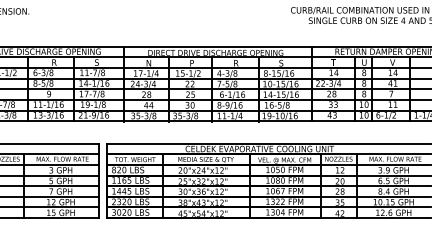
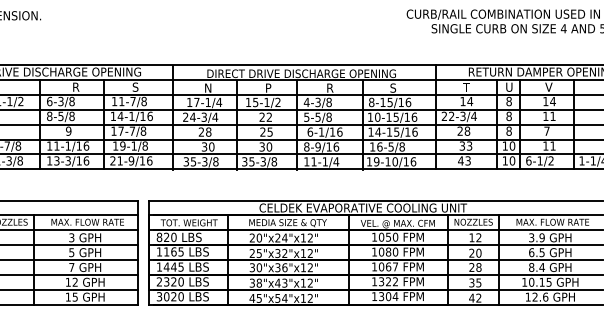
text: (390, 82) -> (545, 115), 41 -> 11
text: (219, 83) -> (306, 116), 7-5/8 -> 5-5/8
text: (148, 104) -> (207, 146), 44 -> 30

